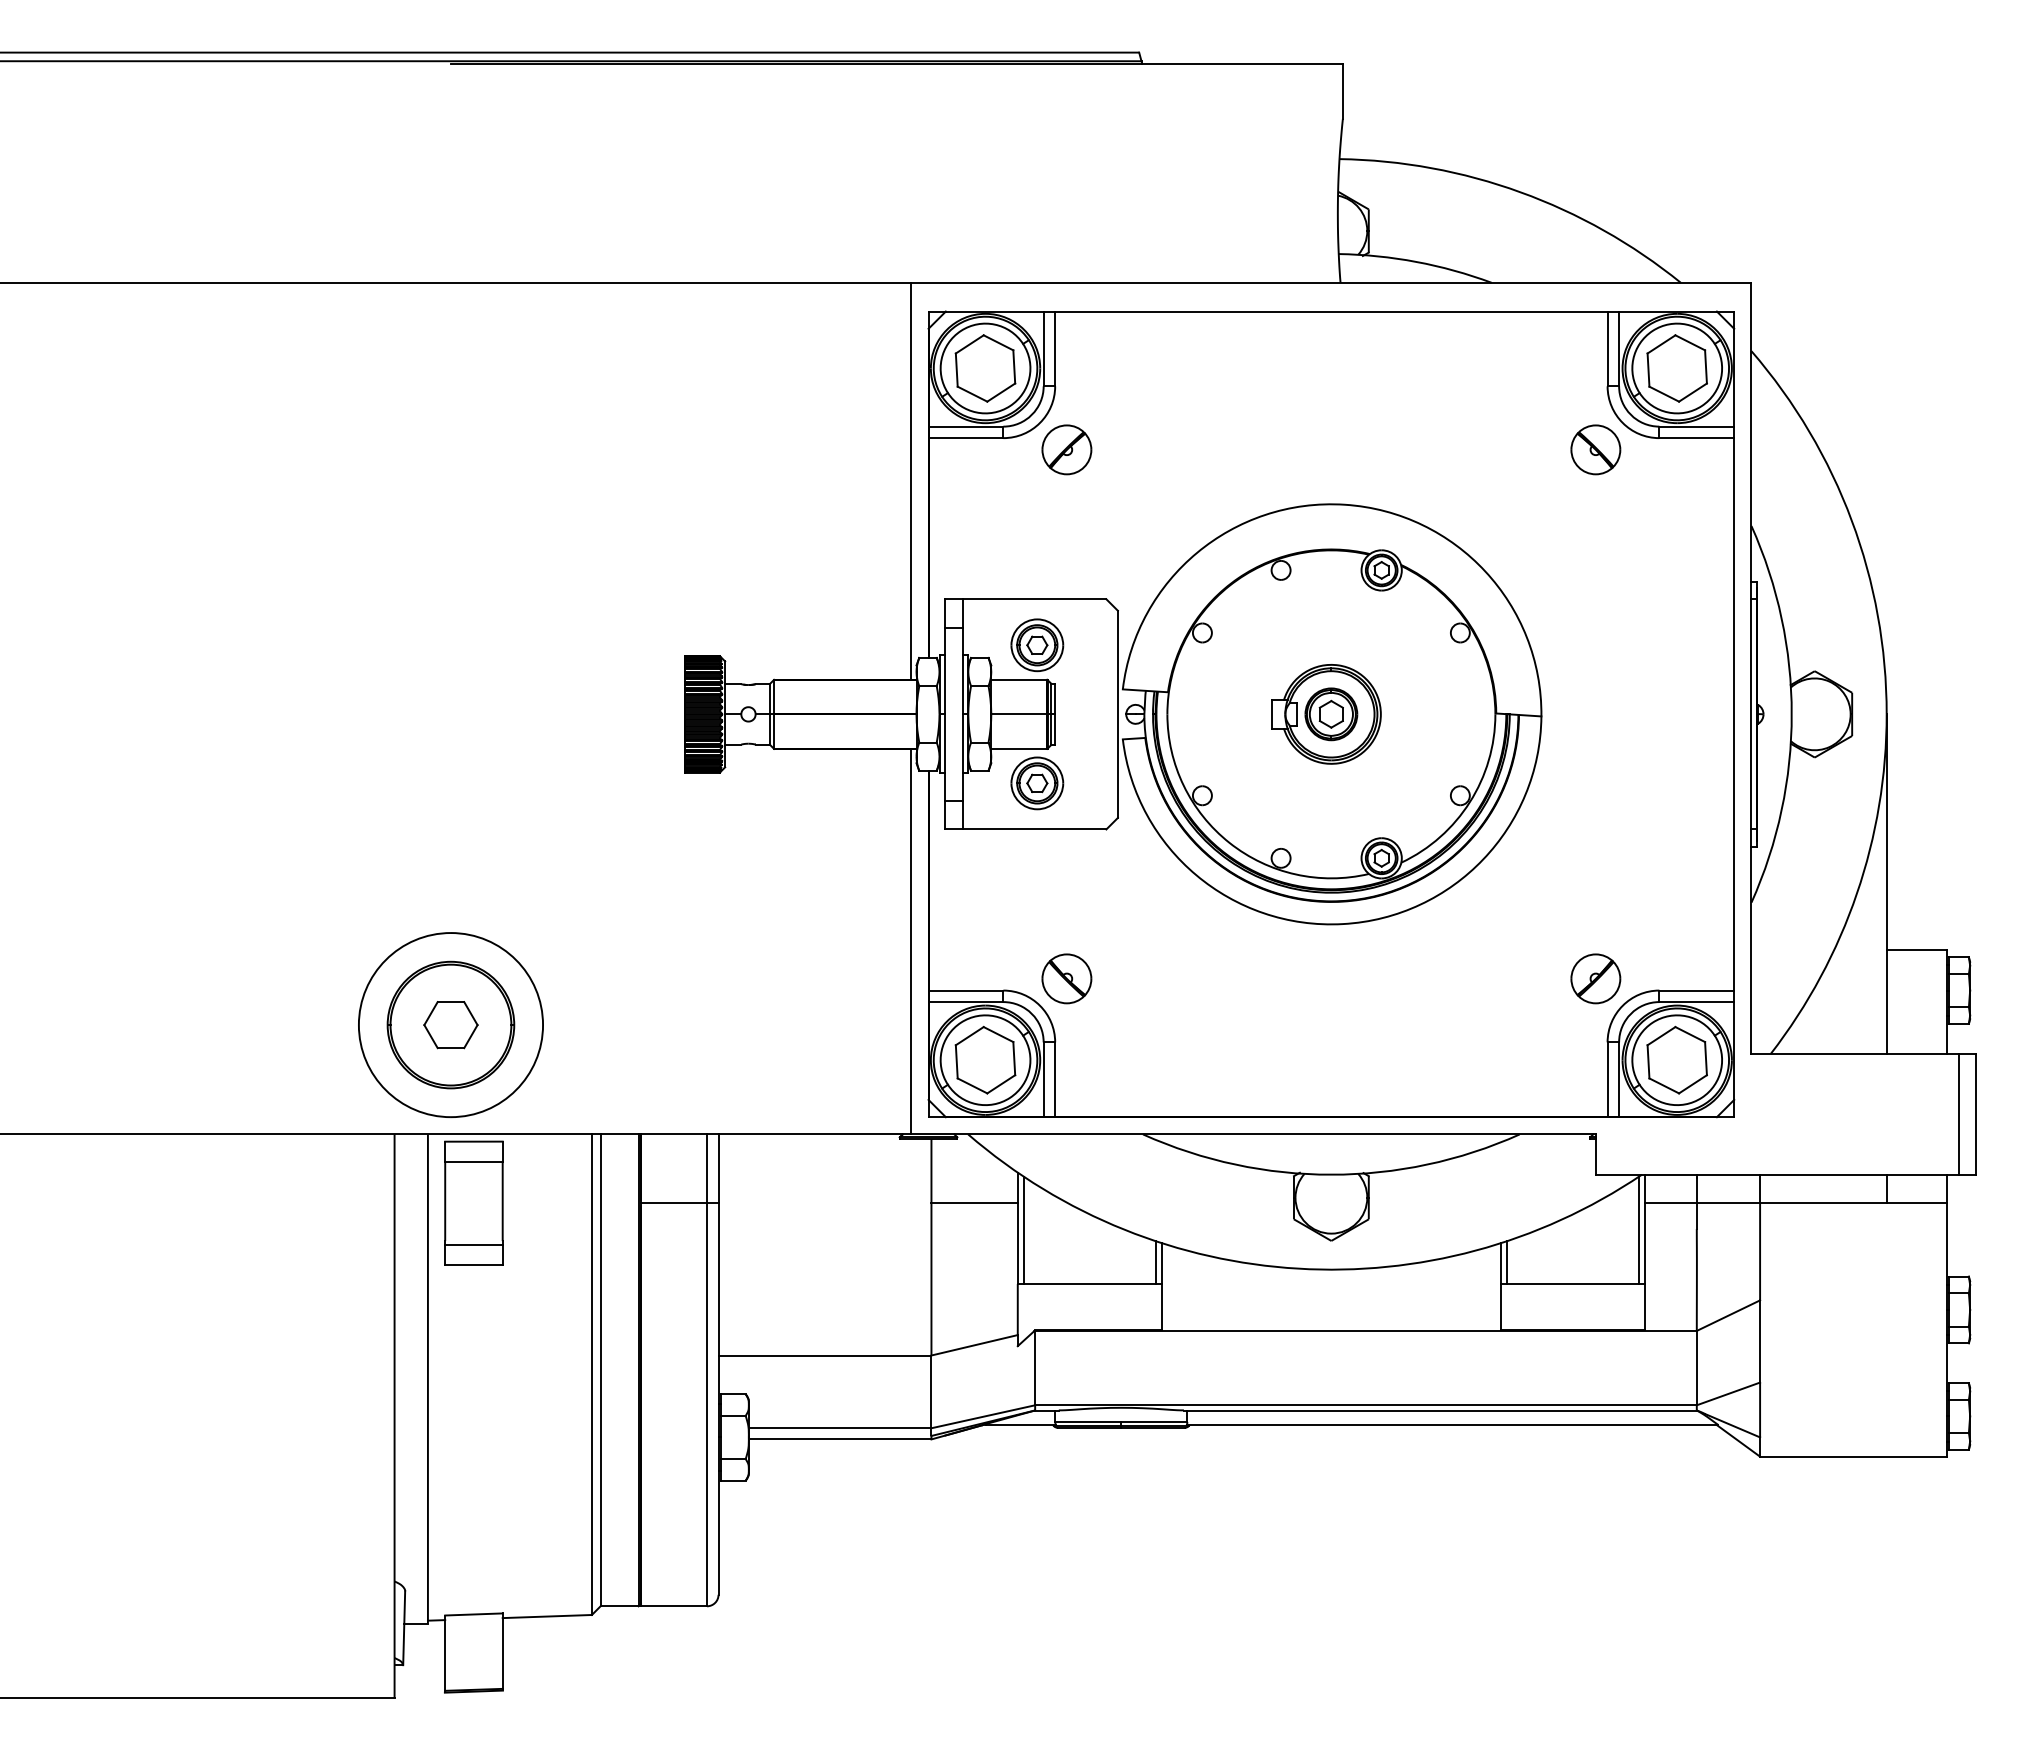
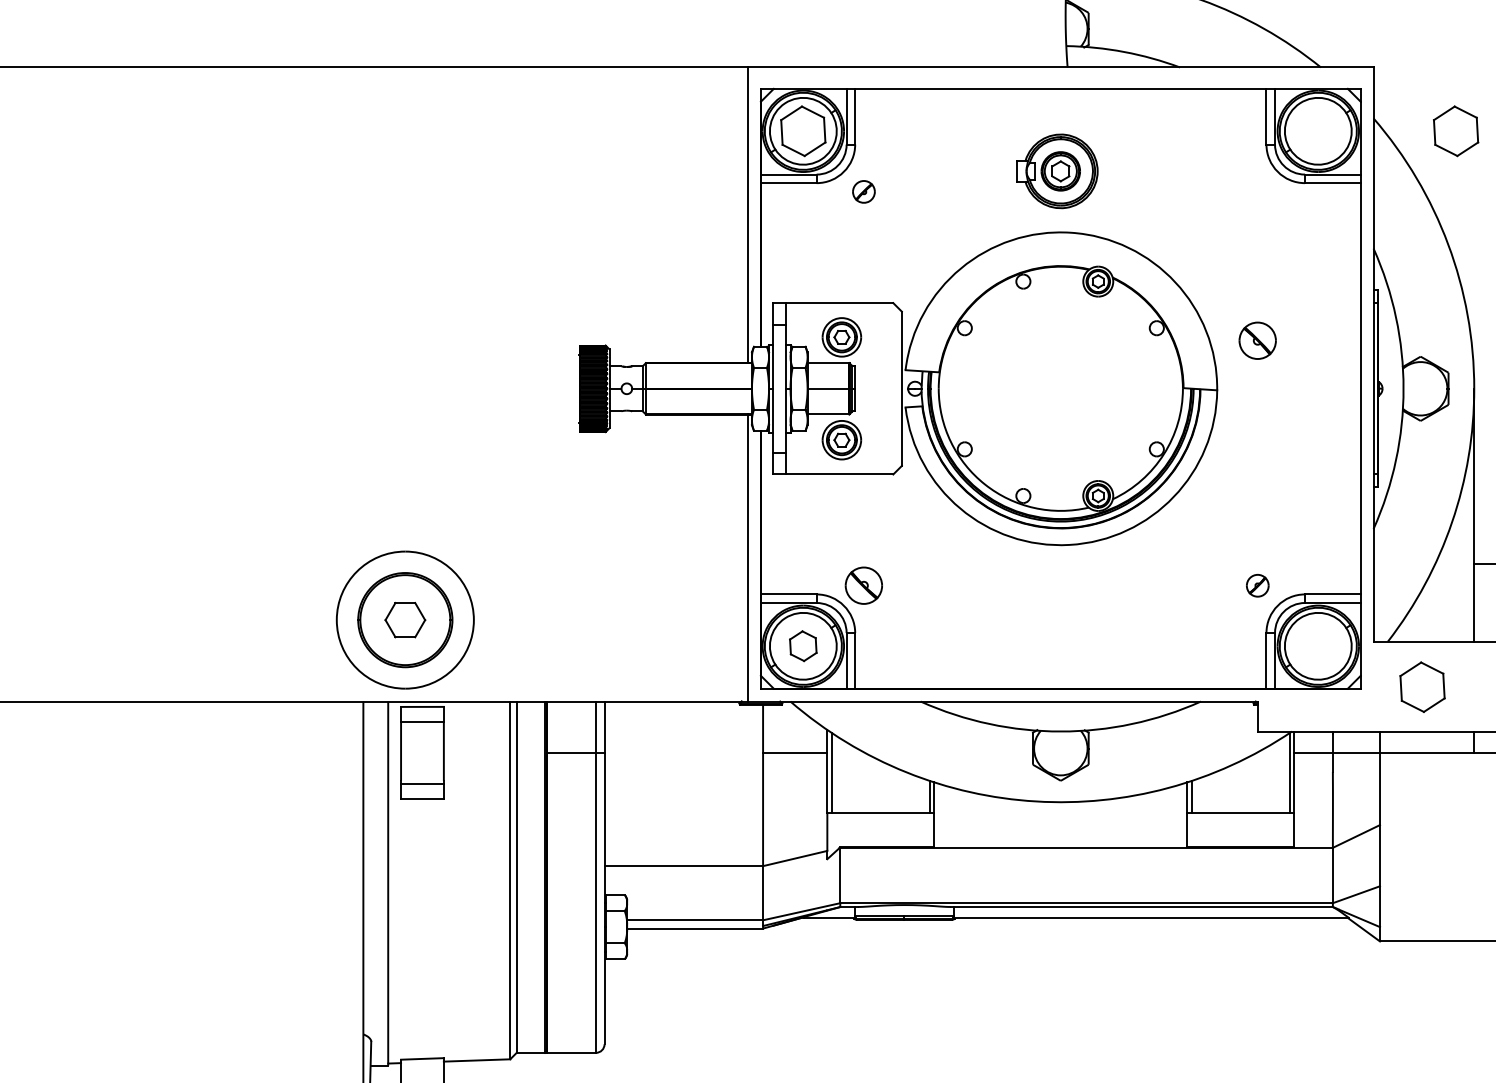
part: (1676, 368) -> (1455, 131), moved
part: (1066, 449) -> (863, 191), size x0.6
part: (1595, 449) -> (1257, 340), moved
part: (1326, 714) -> (1057, 171), moved
part: (1595, 978) -> (1257, 585), size x0.6
part: (985, 1059) -> (803, 645), size x0.6
part: (1676, 1059) -> (1421, 686), moved

